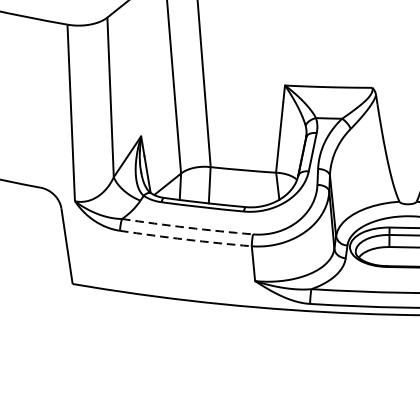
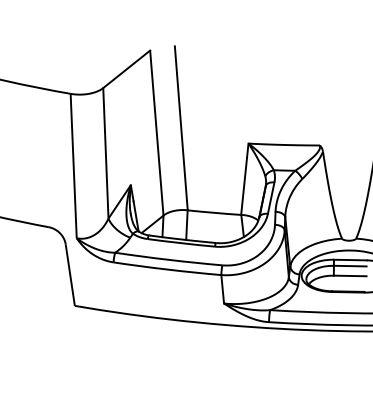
arc: (187, 227) -> (168, 259), dashed -> solid
arc: (185, 239) -> (167, 269), dashed -> solid

